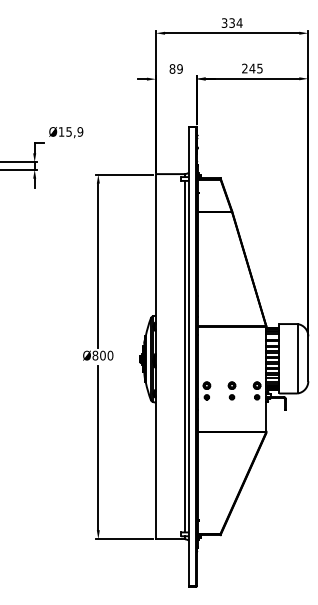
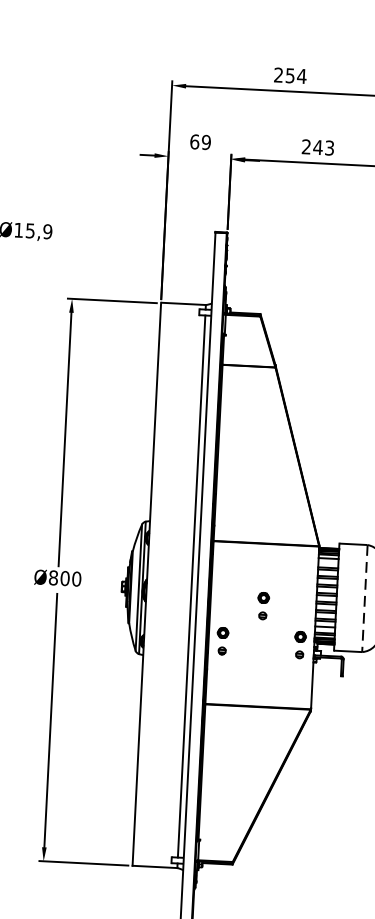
text: (227, 22) -> (283, 74), 334 -> 254
text: (259, 67) -> (329, 146), 245 -> 243
text: (172, 68) -> (194, 141), 89 -> 69
line: (297, 358) -> (364, 598), solid -> dashed
part: (231, 390) -> (262, 605), moved

